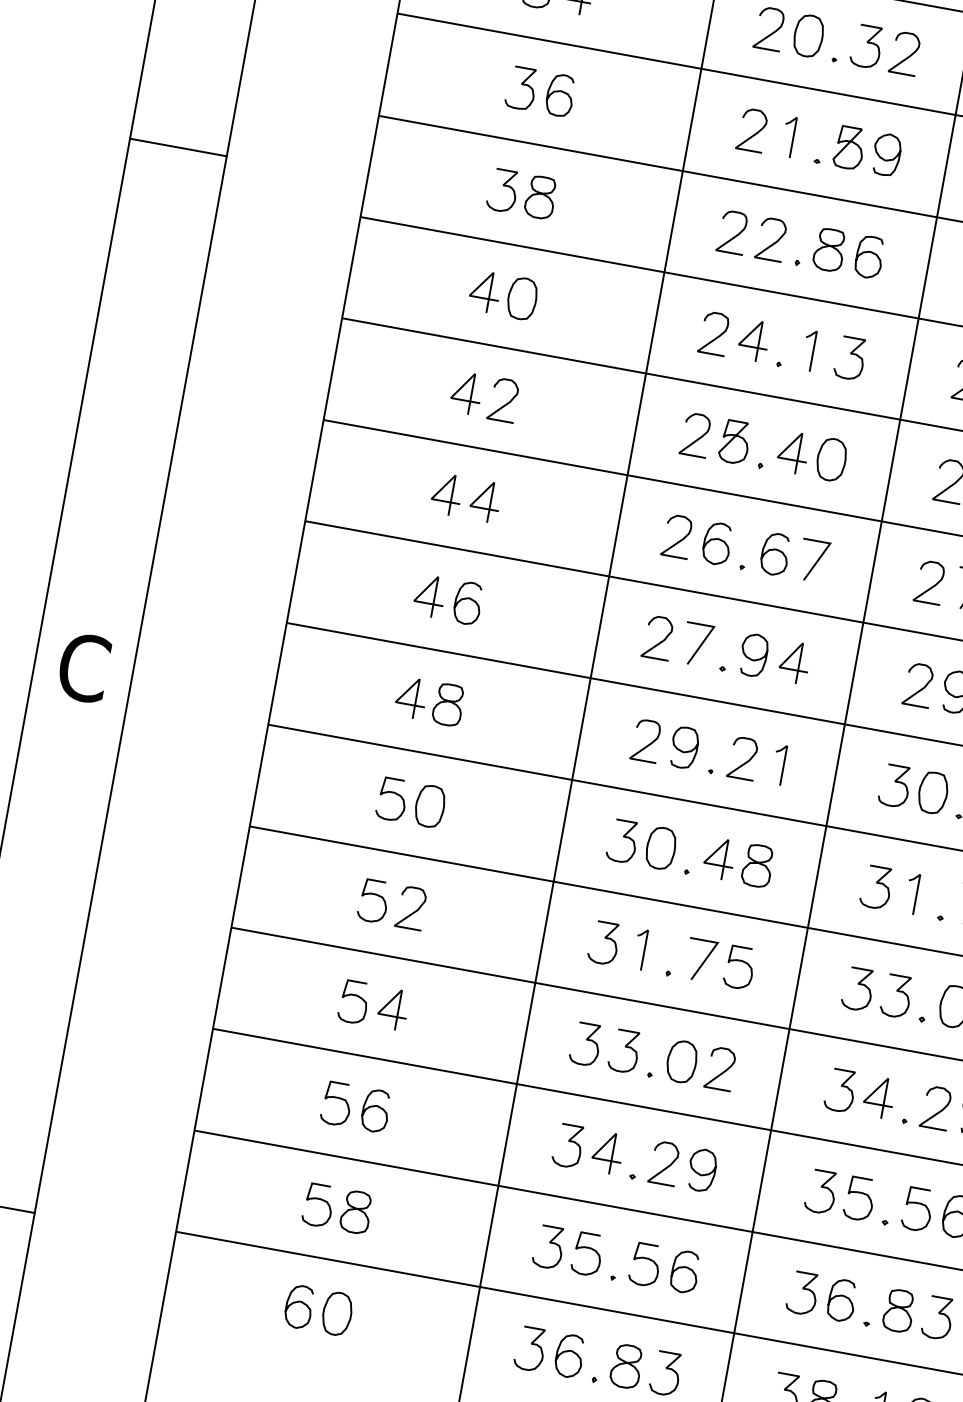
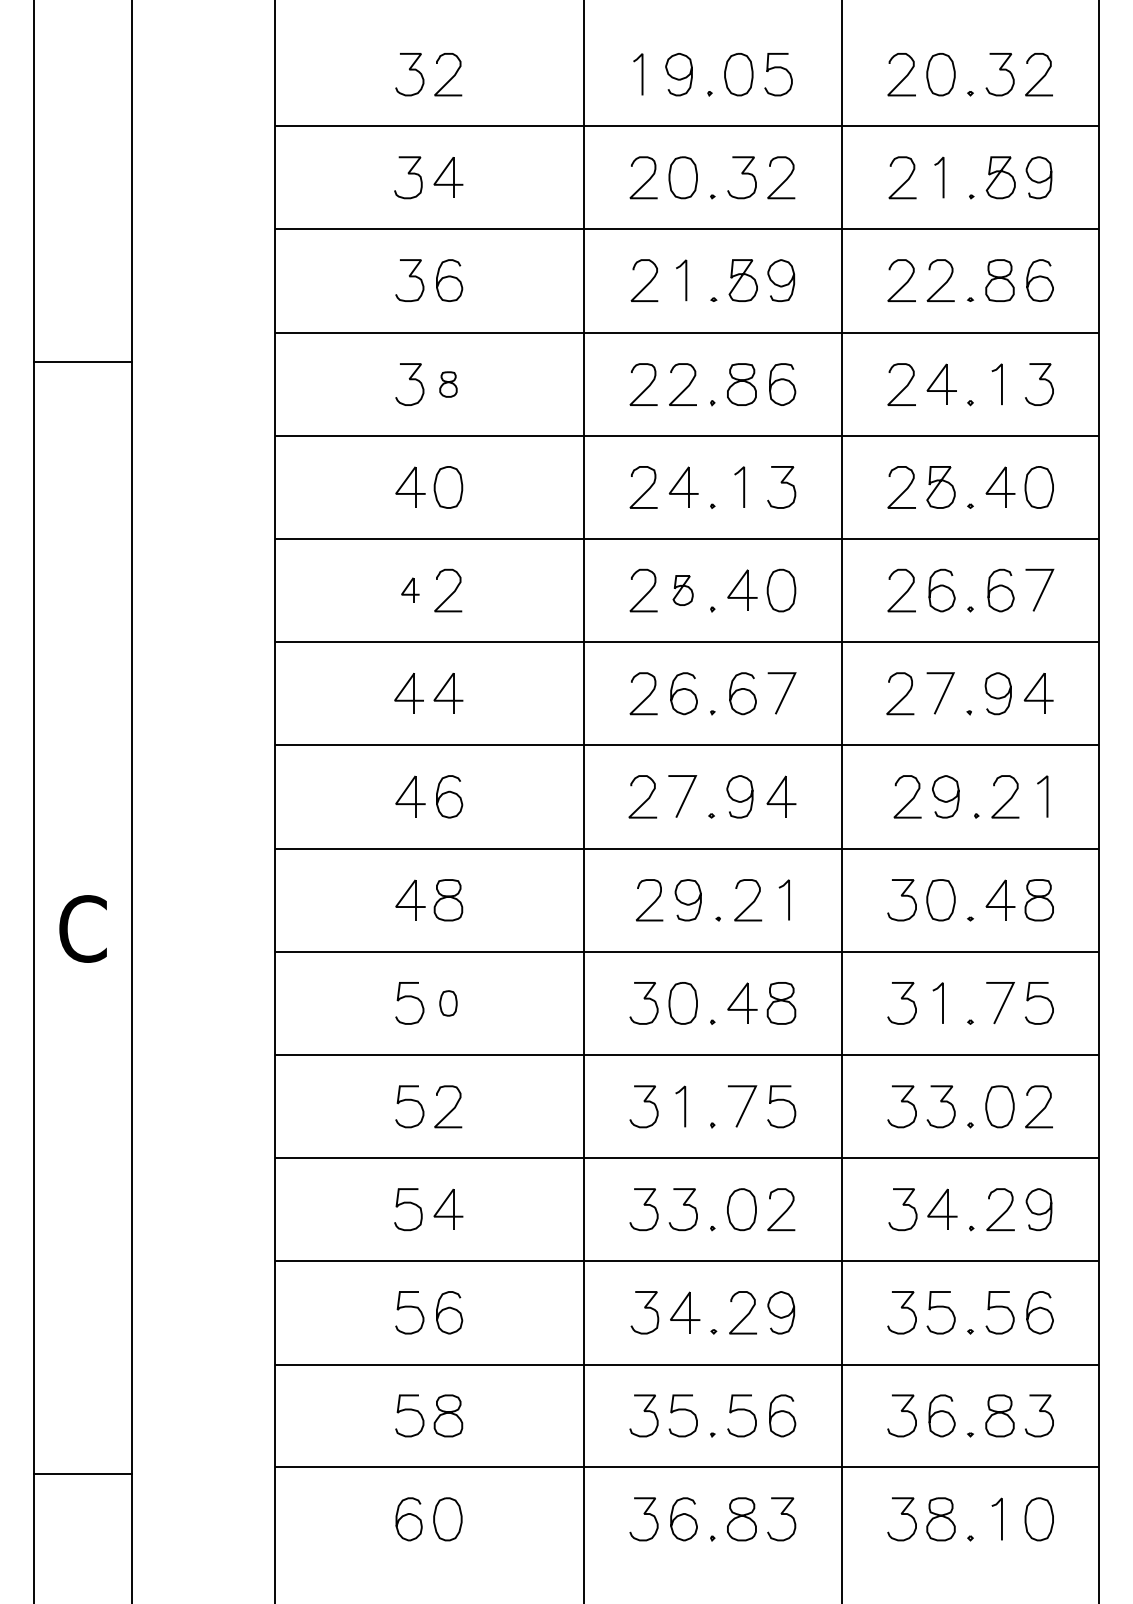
line: (177, 147) -> (82, 362), moved
part: (540, 197) -> (448, 384), size x0.6
part: (466, 392) -> (410, 589), size x0.6
part: (734, 441) -> (682, 590), size x0.7
part: (430, 806) -> (448, 1003), size x0.6

